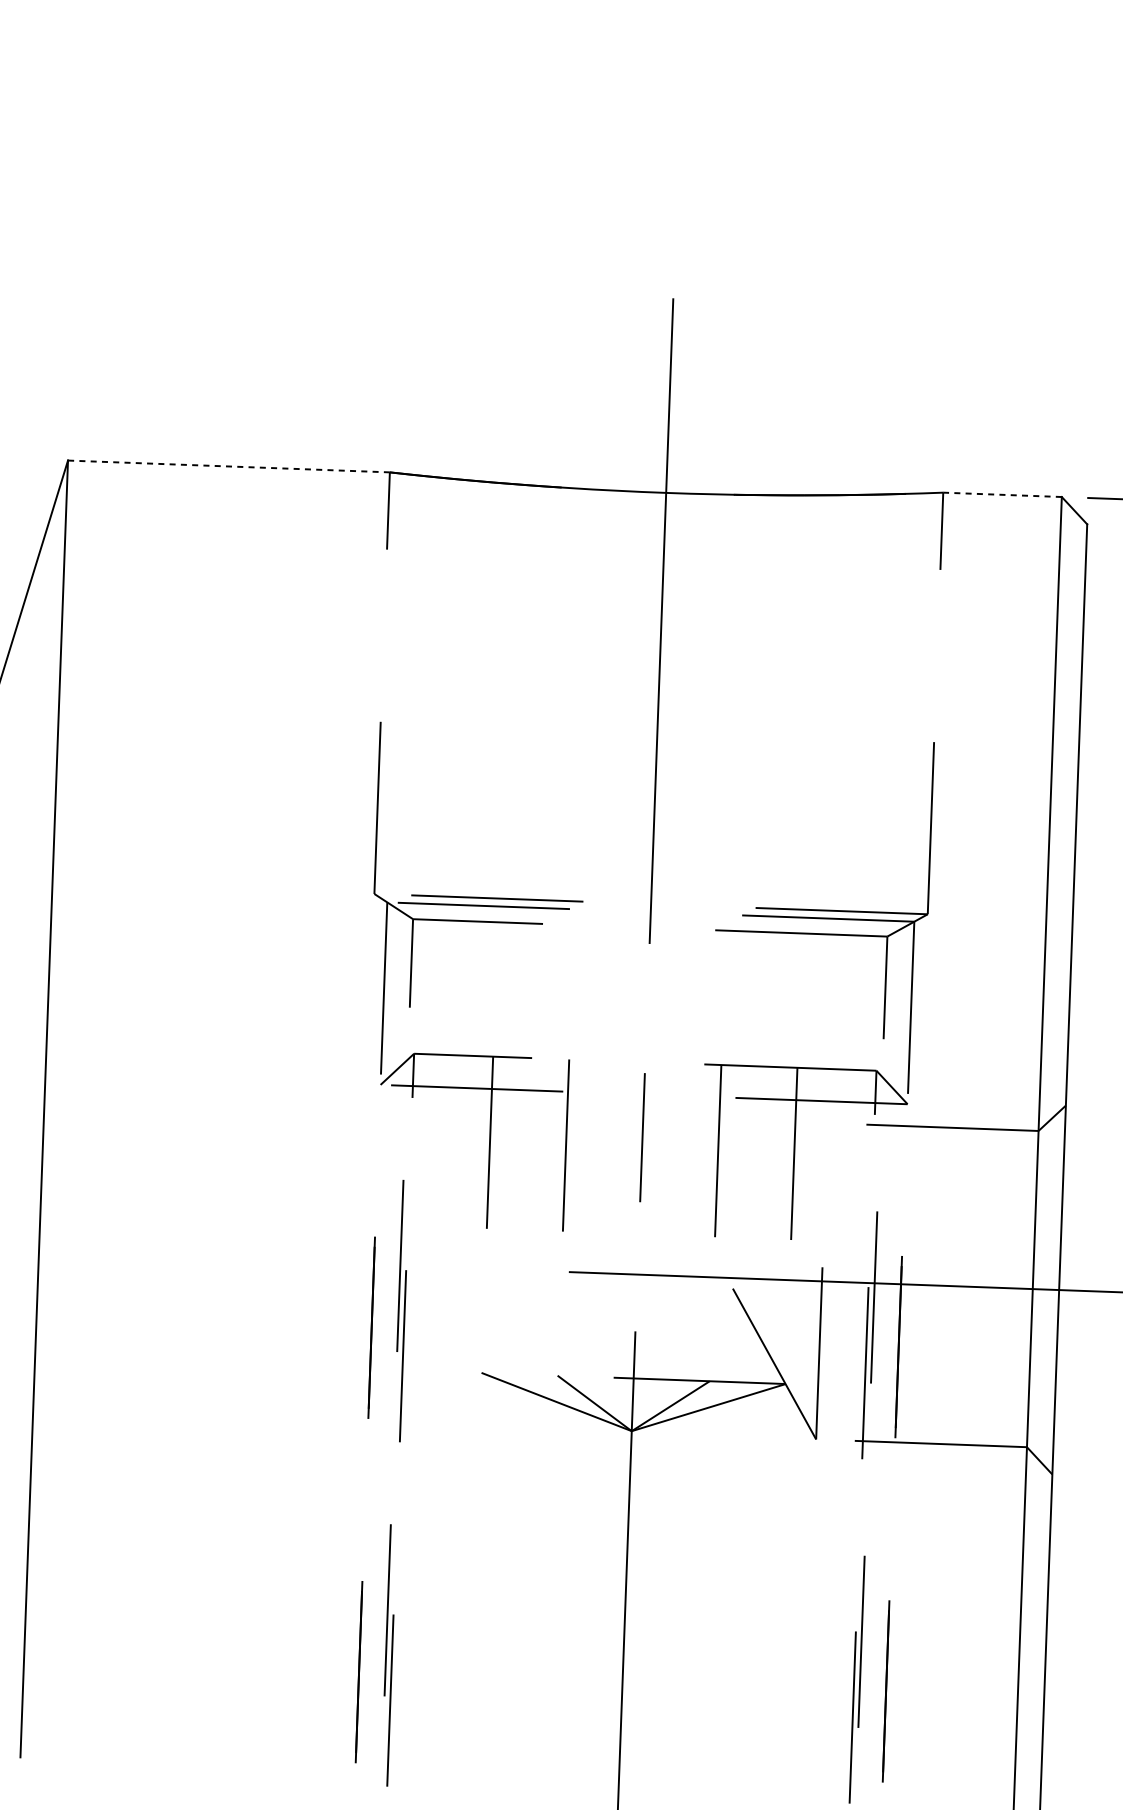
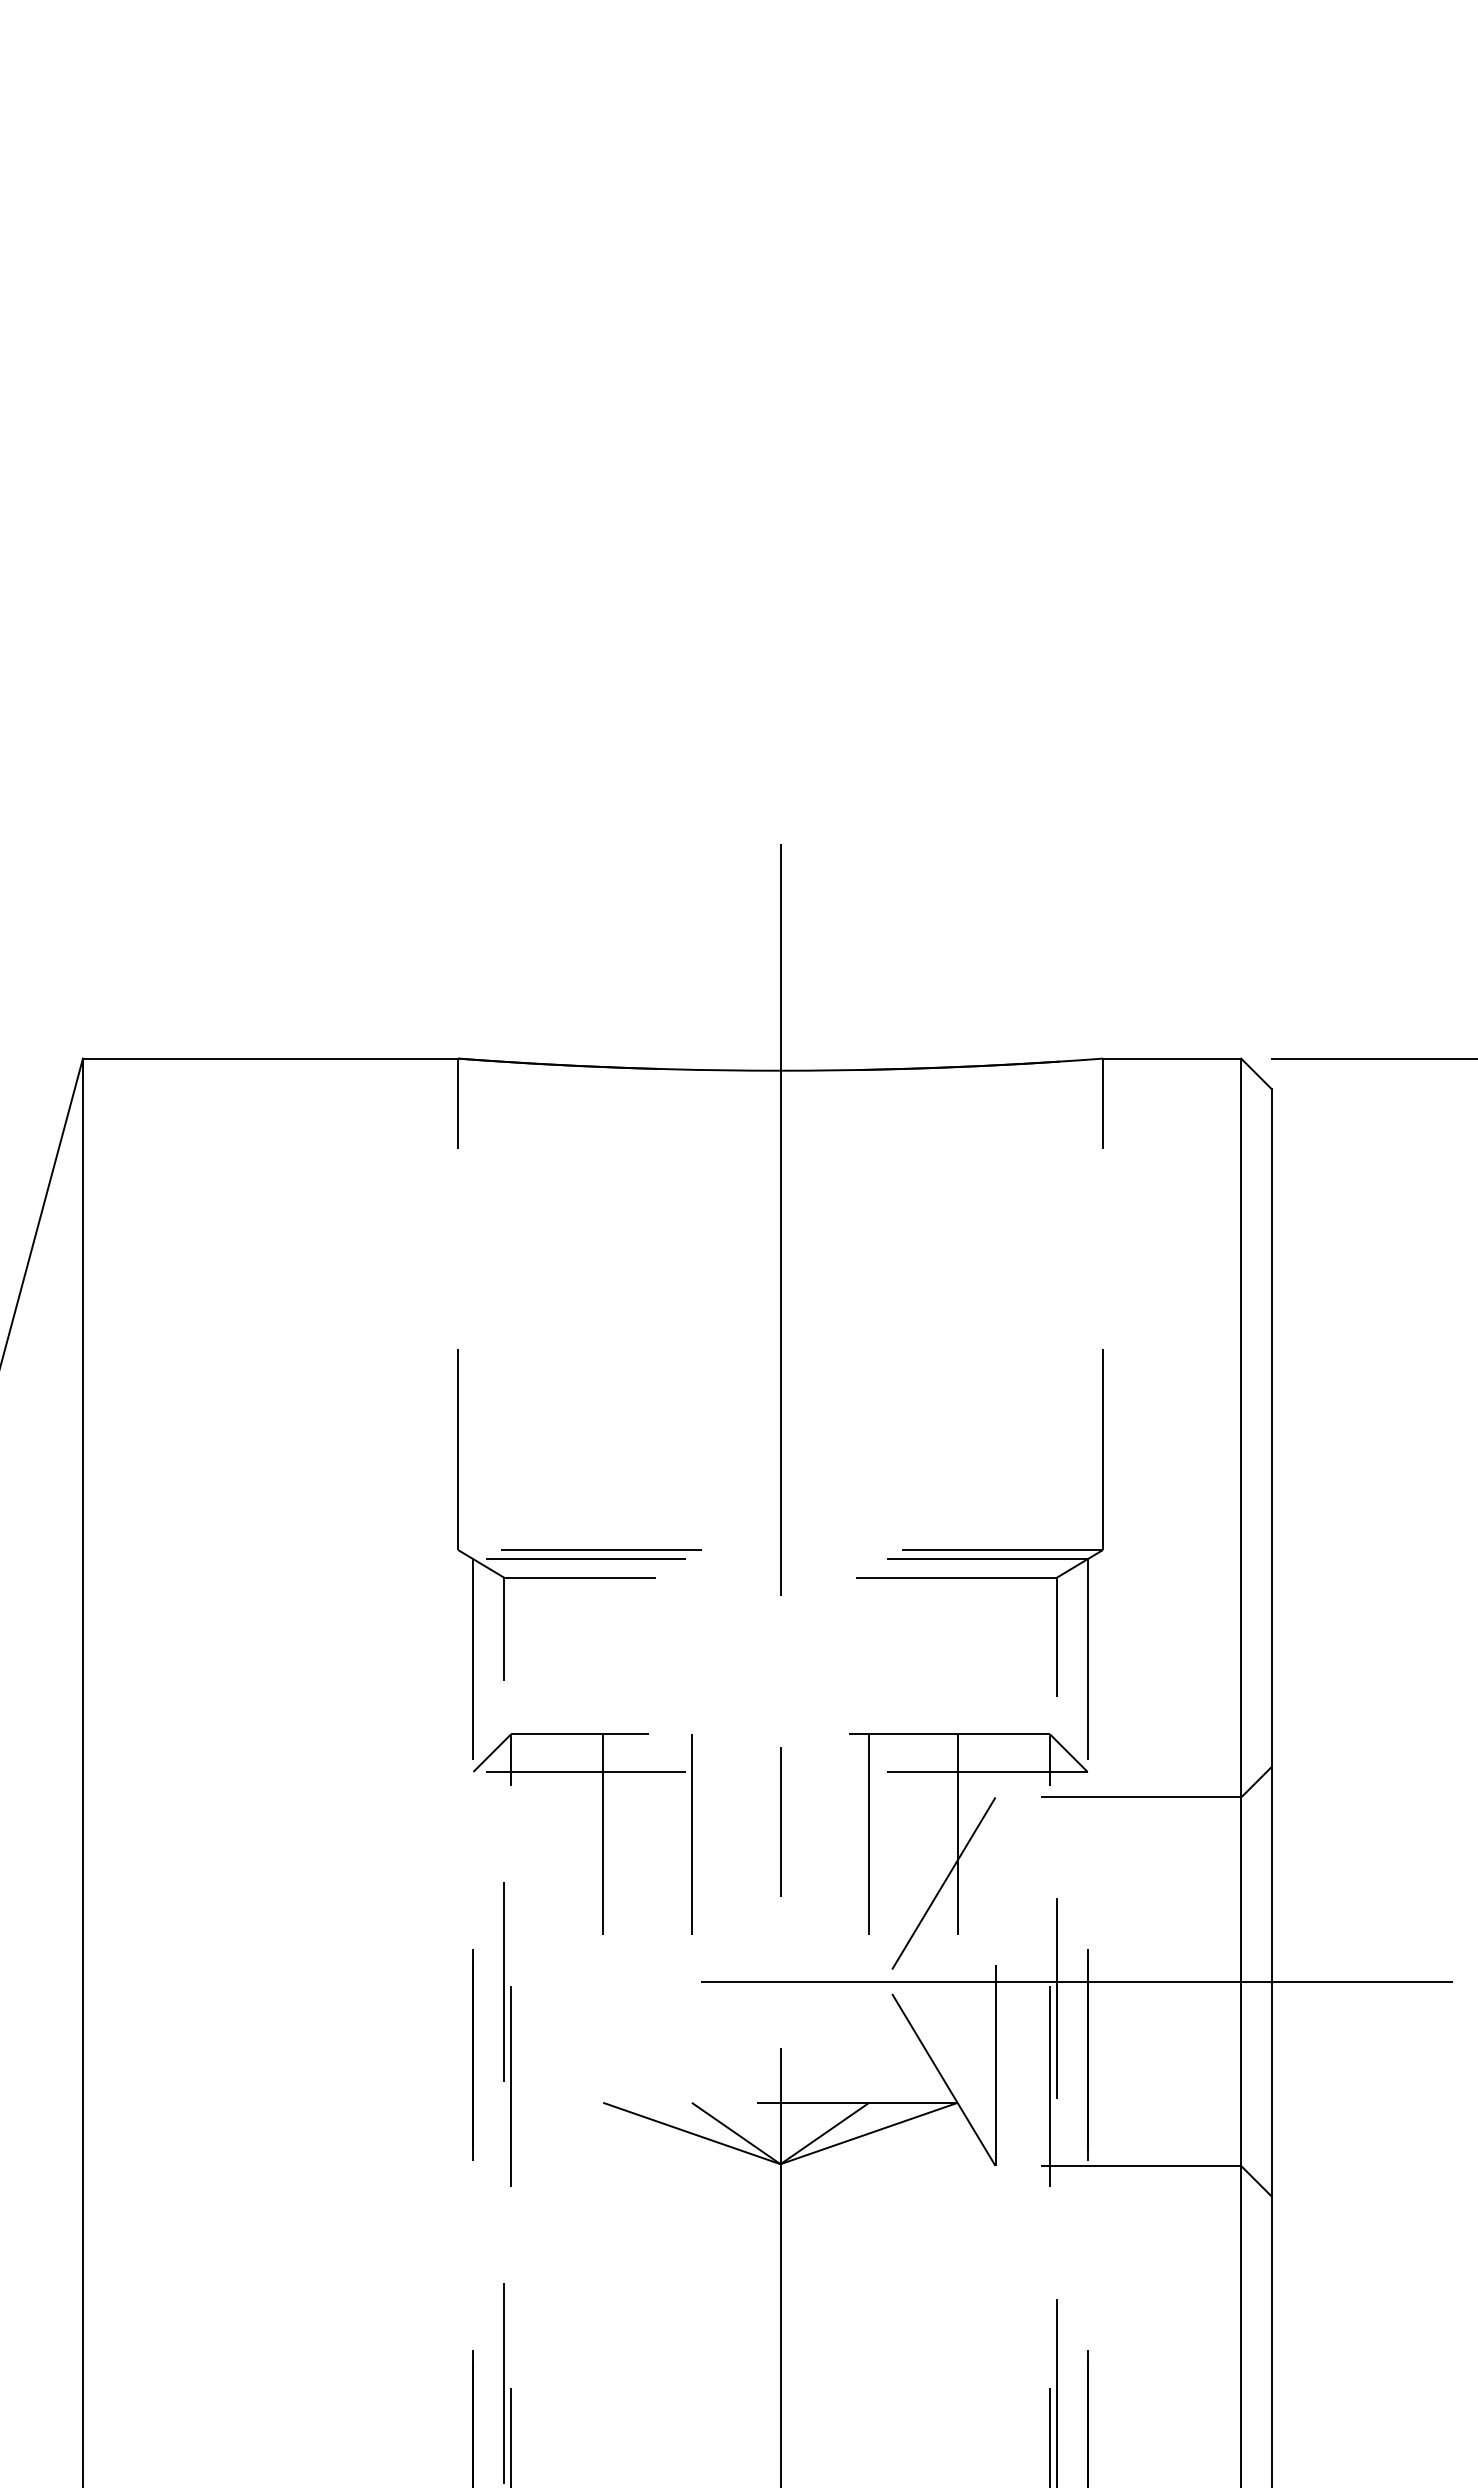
line: (228, 466) -> (270, 1058), dashed -> solid
line: (1001, 494) -> (1171, 1058), dashed -> solid
line: (776, 1200) -> (939, 1889), added

